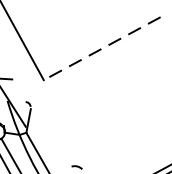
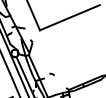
line: (101, 48) -> (69, 17), dashed -> solid

